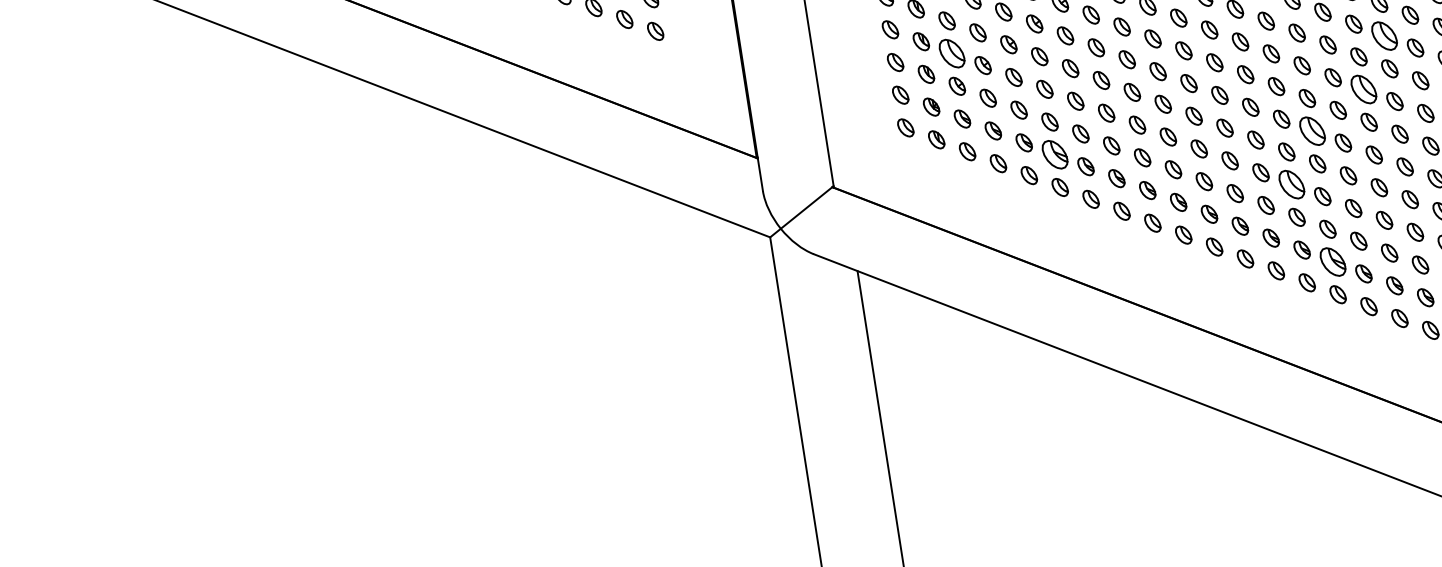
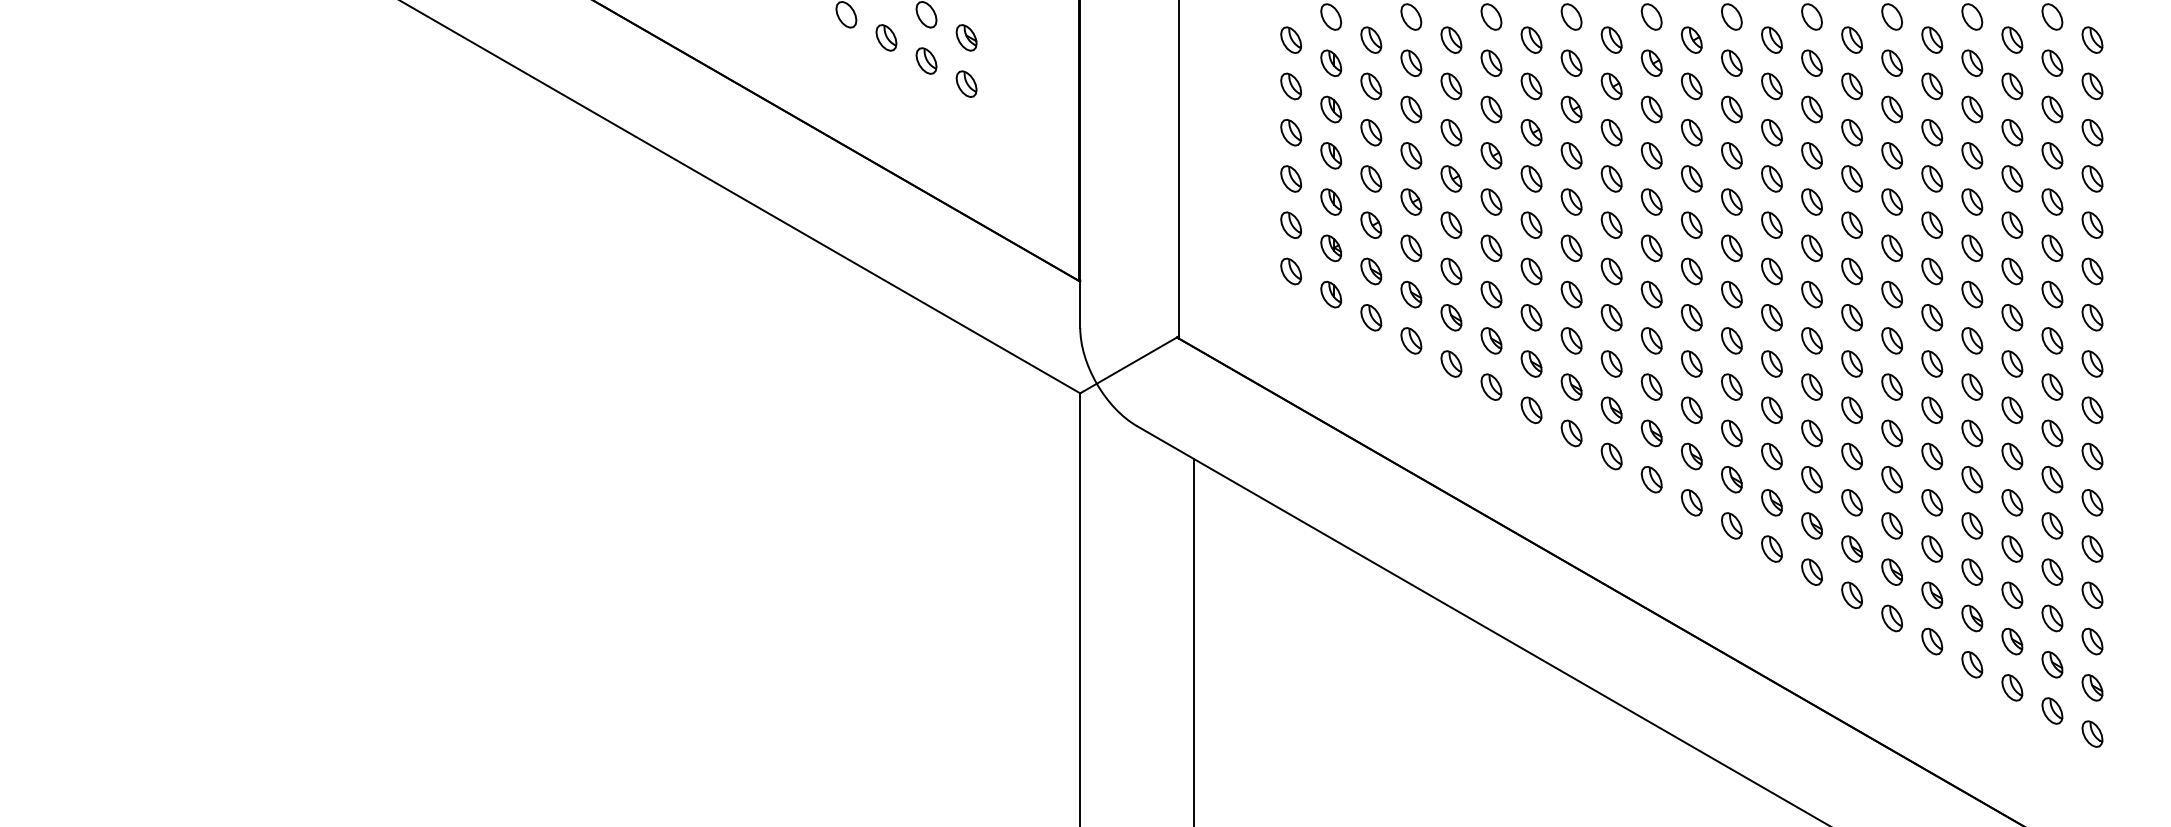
part: (1384, 36) -> (1972, 248), size x0.62
part: (952, 53) -> (1371, 178), size x0.62
part: (1364, 89) -> (1932, 317), size x0.62
part: (1312, 130) -> (1851, 363), size x0.62
part: (1055, 154) -> (1491, 340), size x0.62
part: (1291, 184) -> (1811, 433), size x0.62
part: (1332, 261) -> (1851, 548), size x0.62

